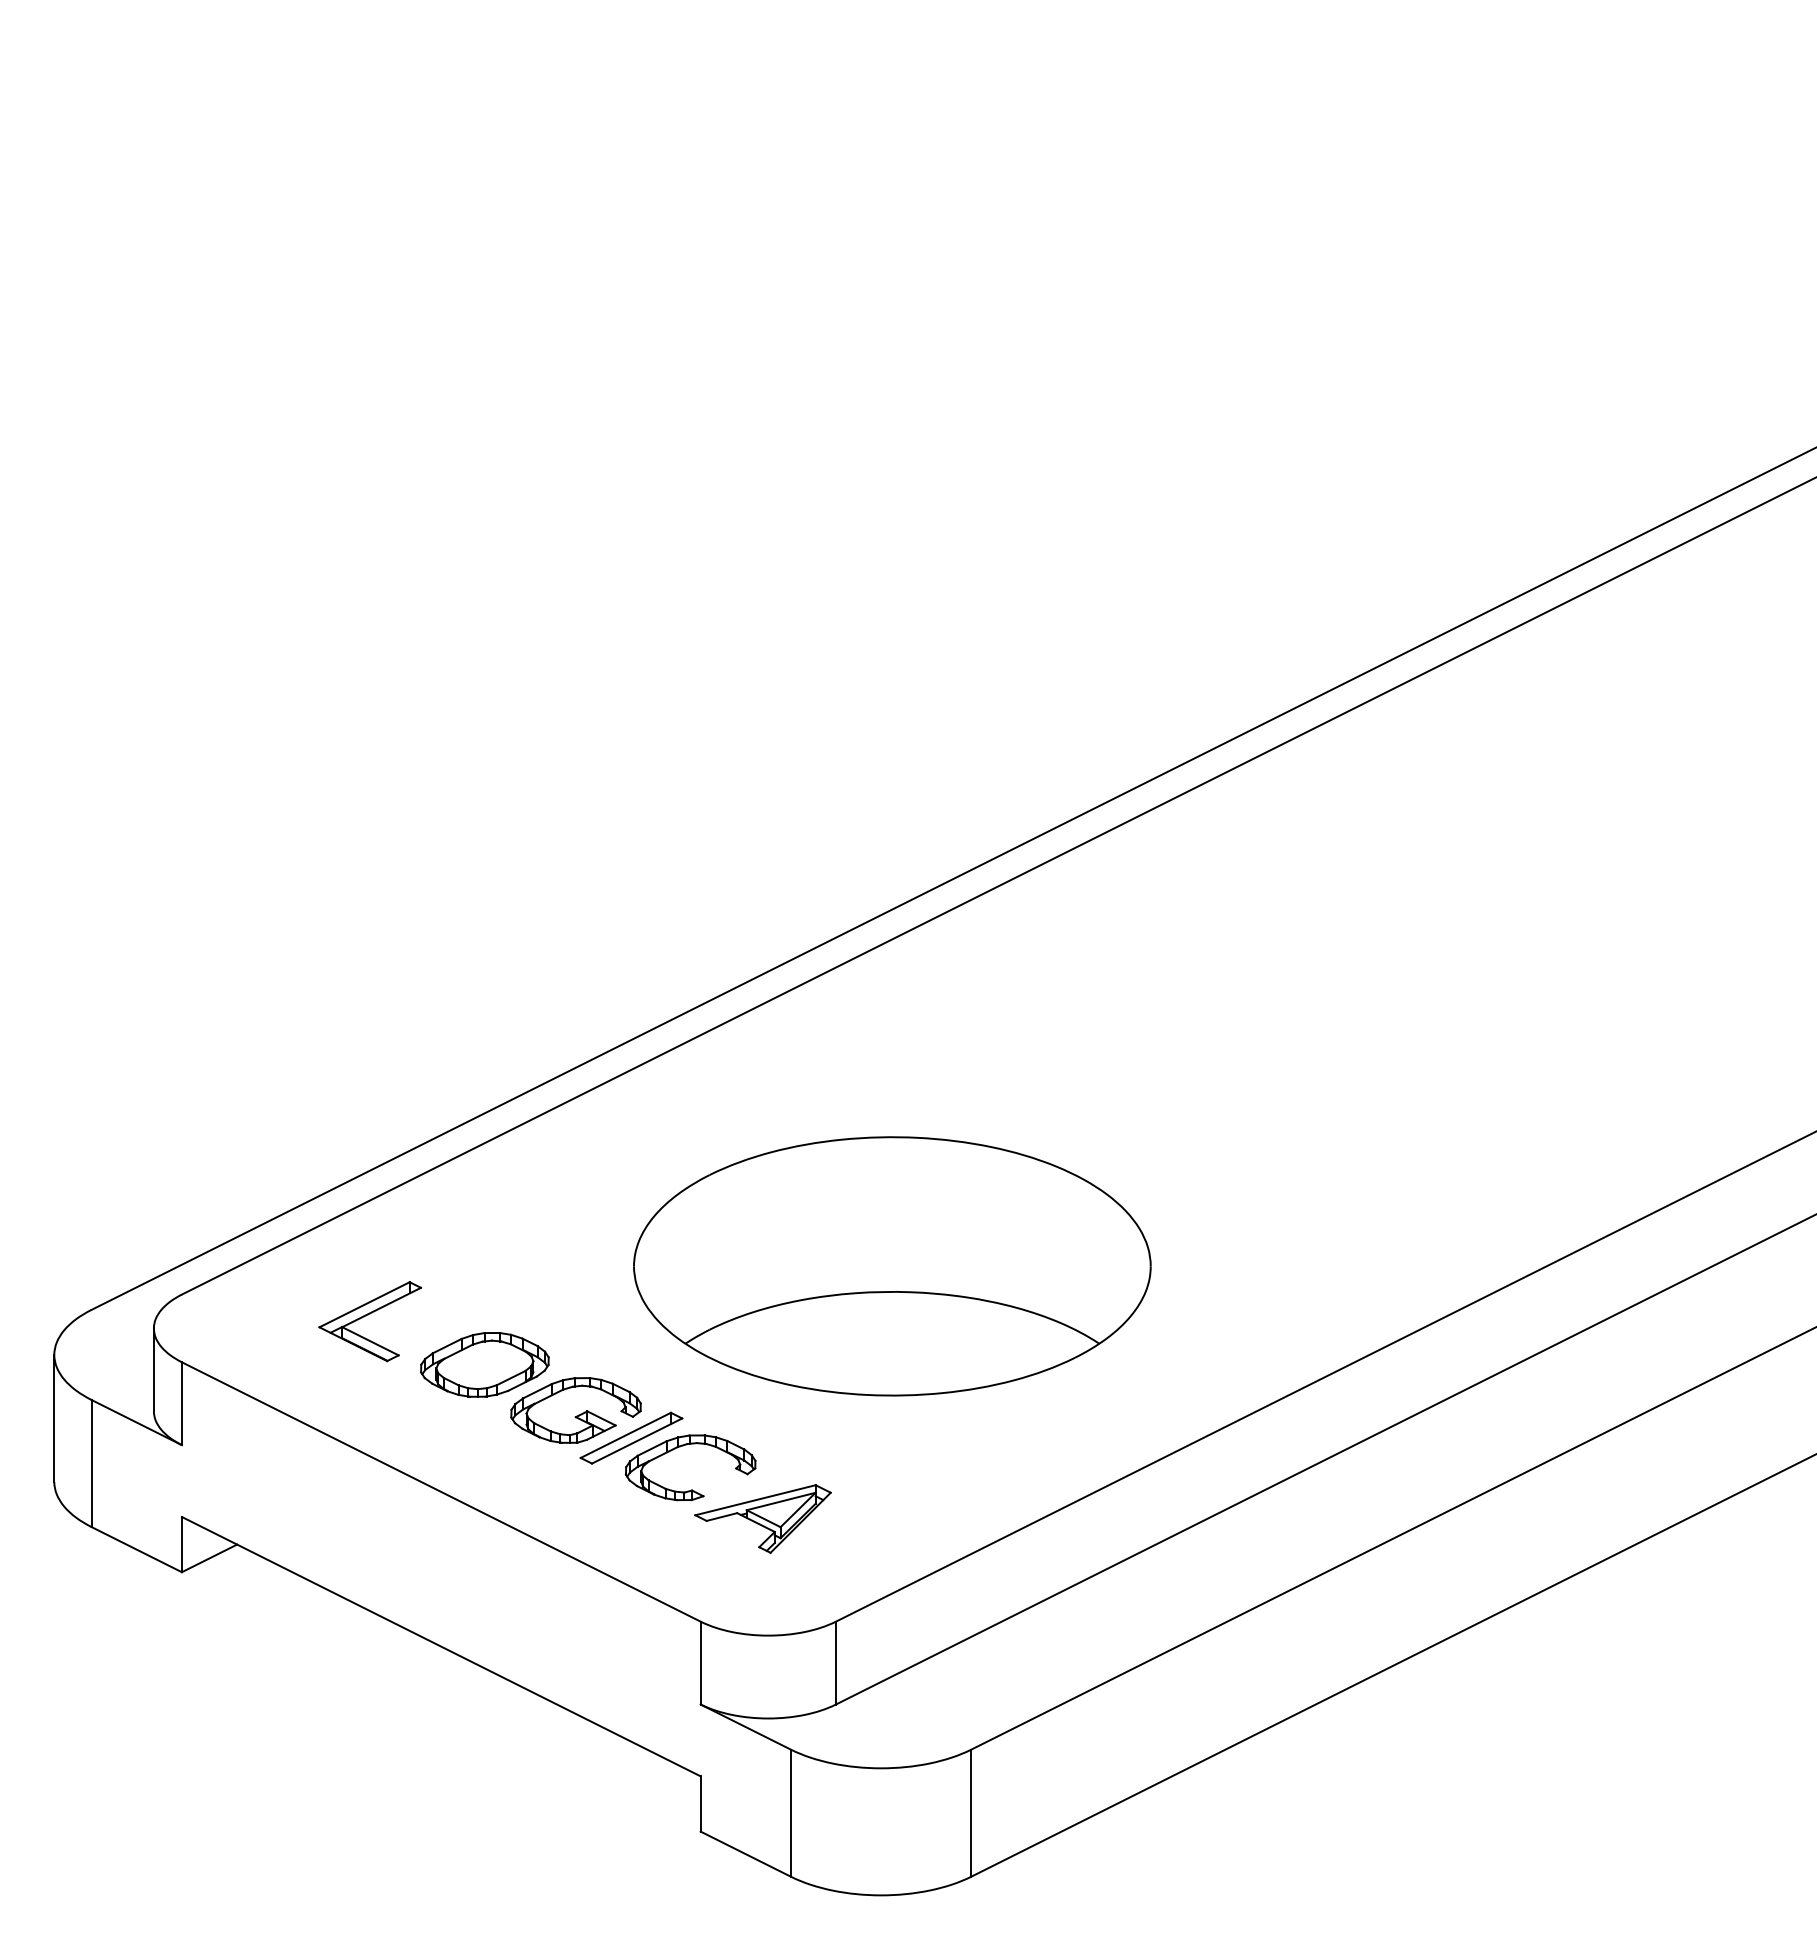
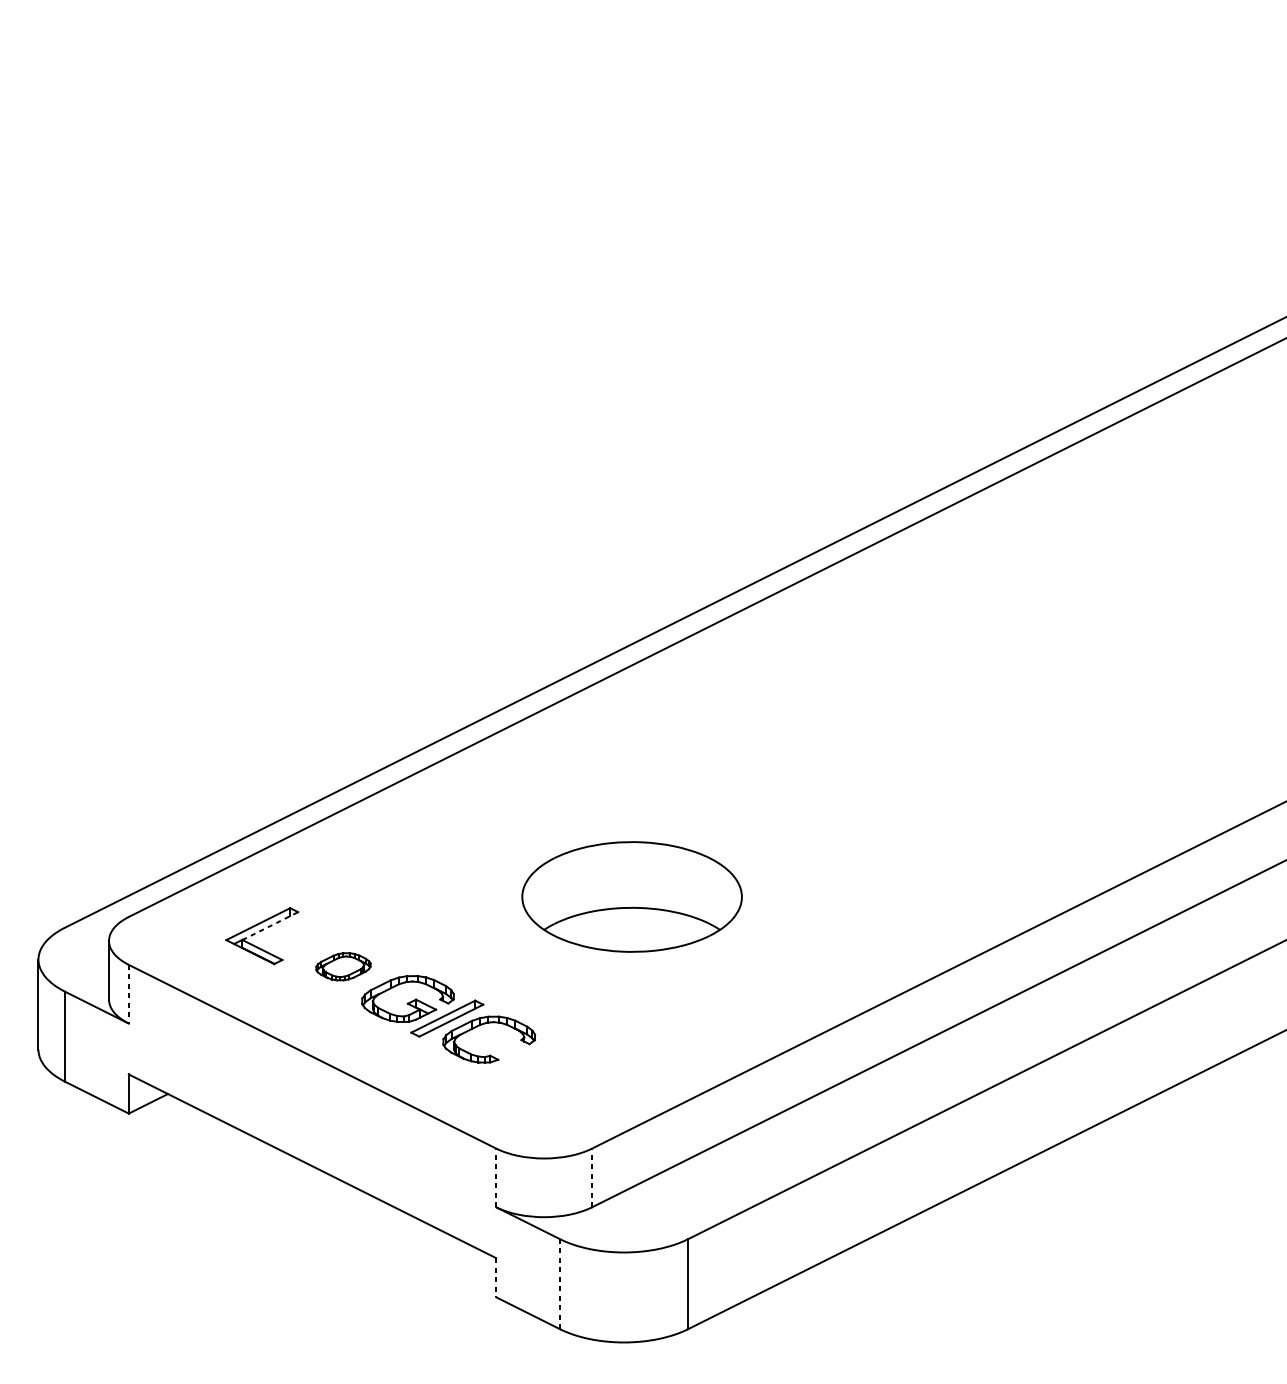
part: (892, 1266) -> (632, 897), size x0.6
line: (382, 1307) -> (270, 926), solid -> dashed
part: (484, 1364) -> (343, 966), size x0.6
line: (181, 1404) -> (128, 994), solid -> dashed
part: (762, 1518) -> (540, 1075), removed
line: (700, 1662) -> (496, 1177), solid -> dashed
line: (835, 1662) -> (591, 1177), solid -> dashed
line: (700, 1803) -> (496, 1277), solid -> dashed
line: (790, 1813) -> (559, 1284), solid -> dashed

